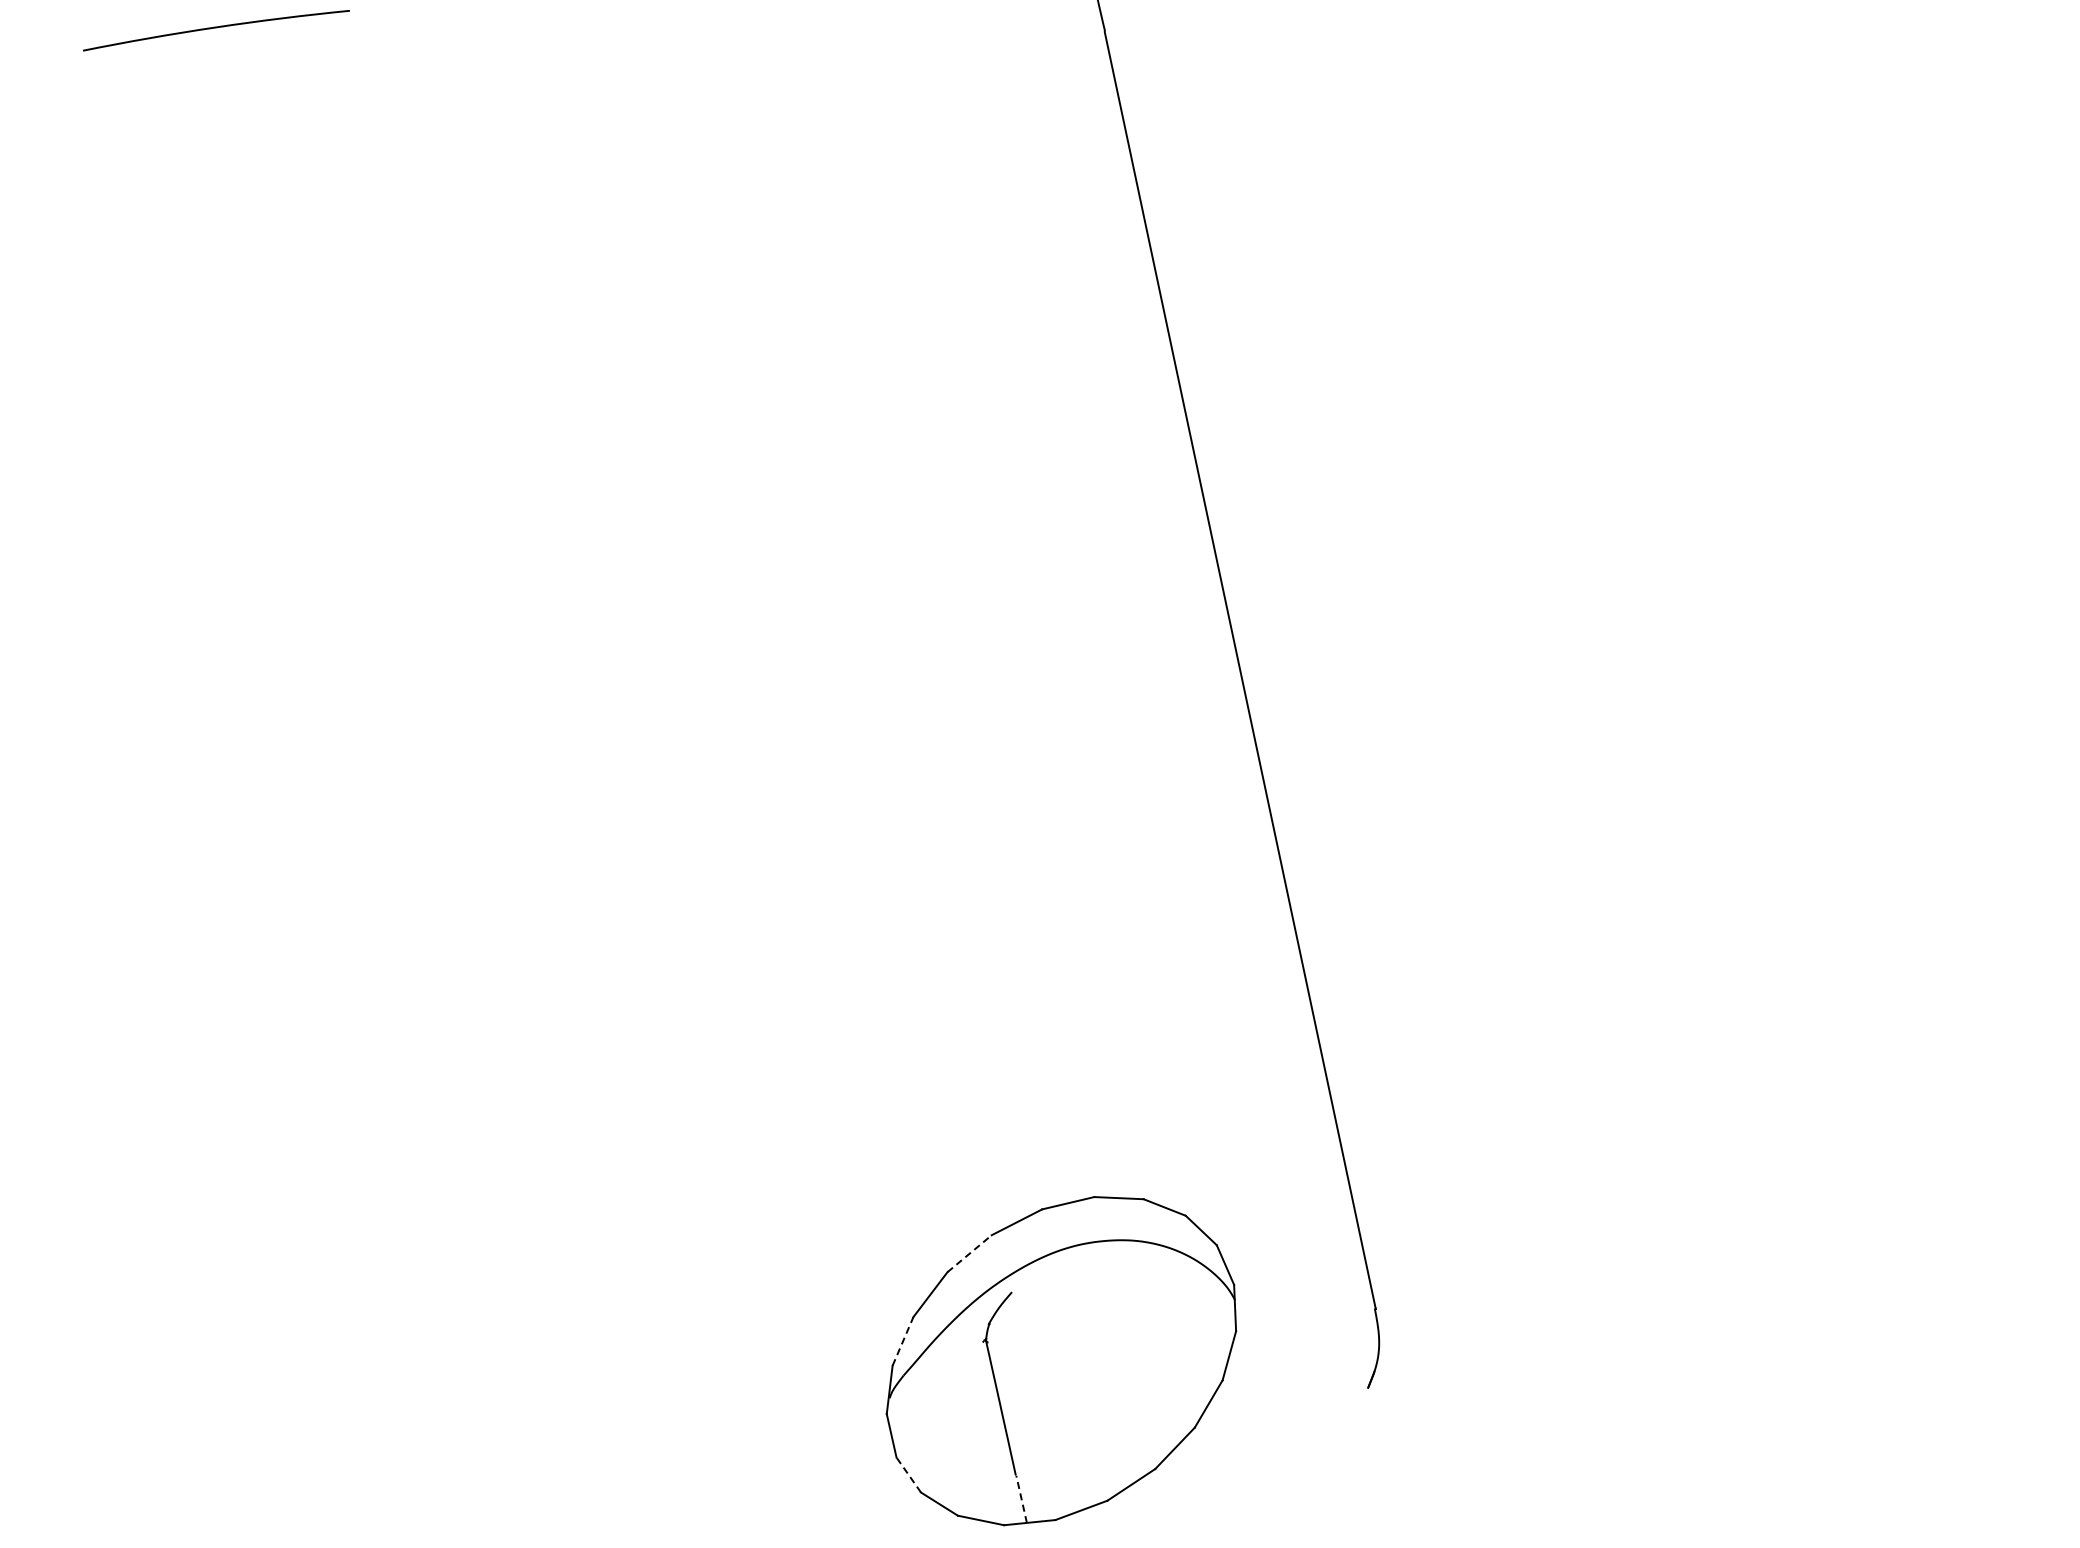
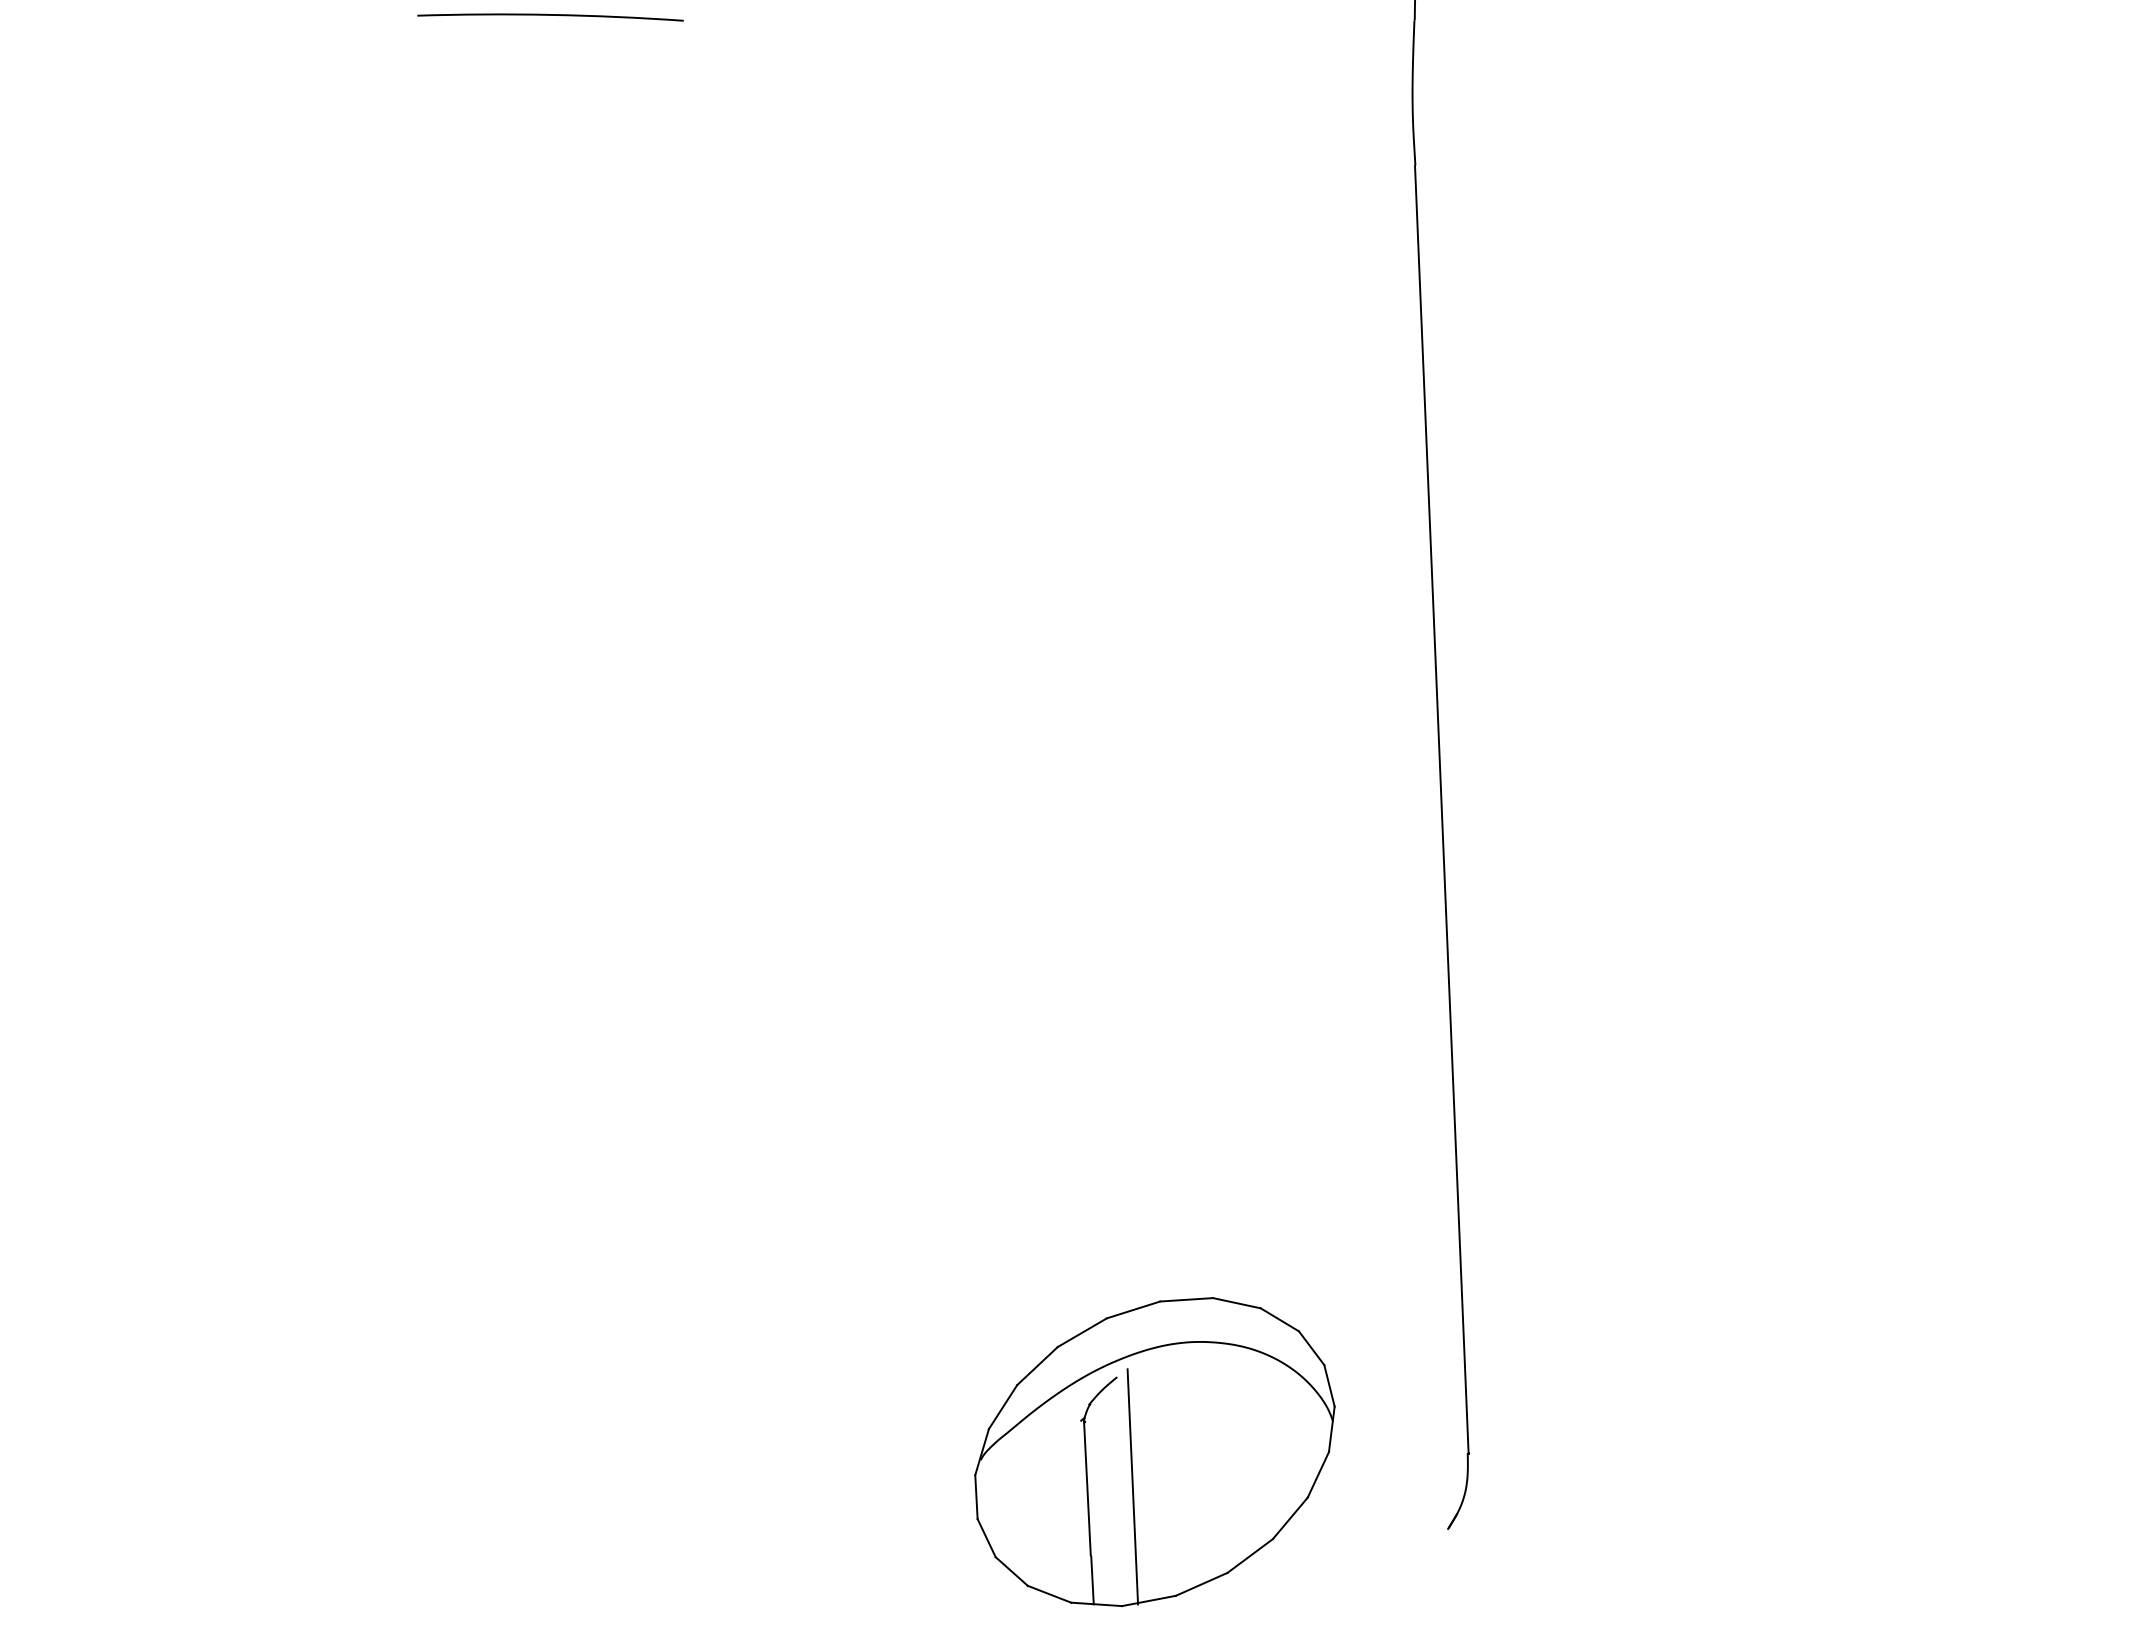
line: (969, 1253) -> (1082, 1332), dashed -> solid
line: (903, 1340) -> (1003, 1406), dashed -> solid
line: (1045, 1398) -> (1132, 1486), added
line: (908, 1474) -> (986, 1537), dashed -> solid
line: (1021, 1499) -> (1092, 1580), dashed -> solid

